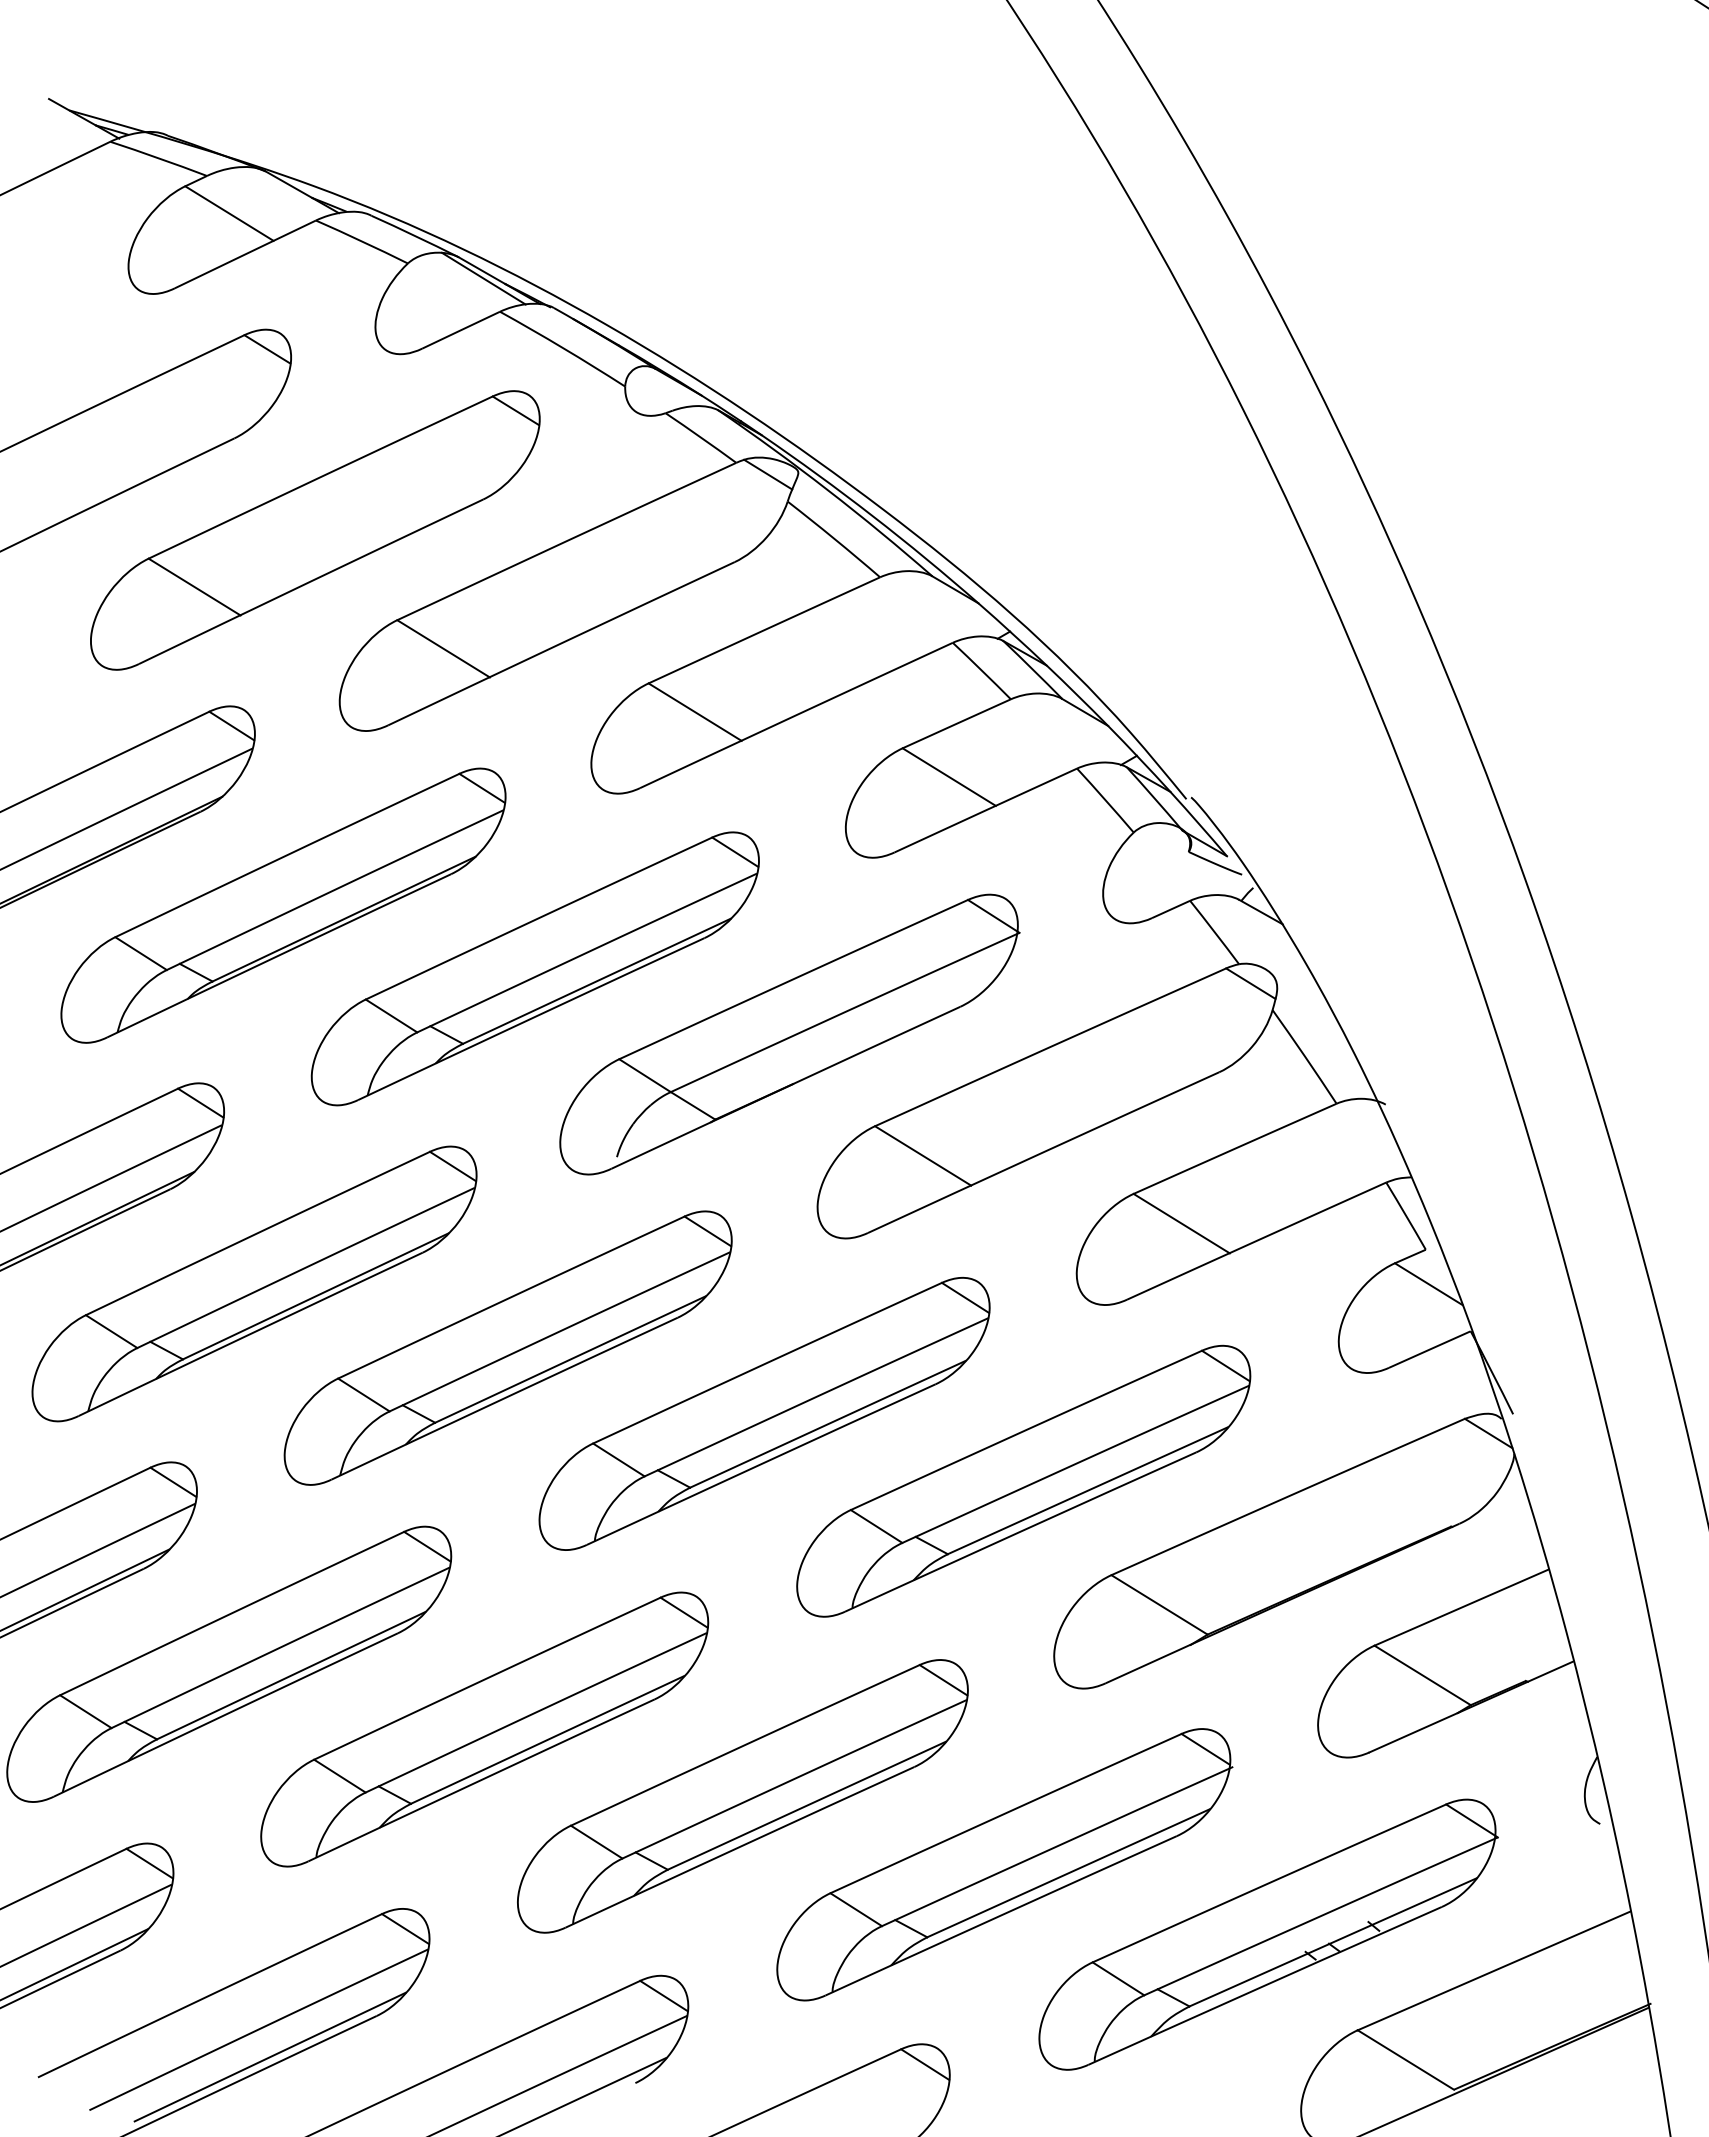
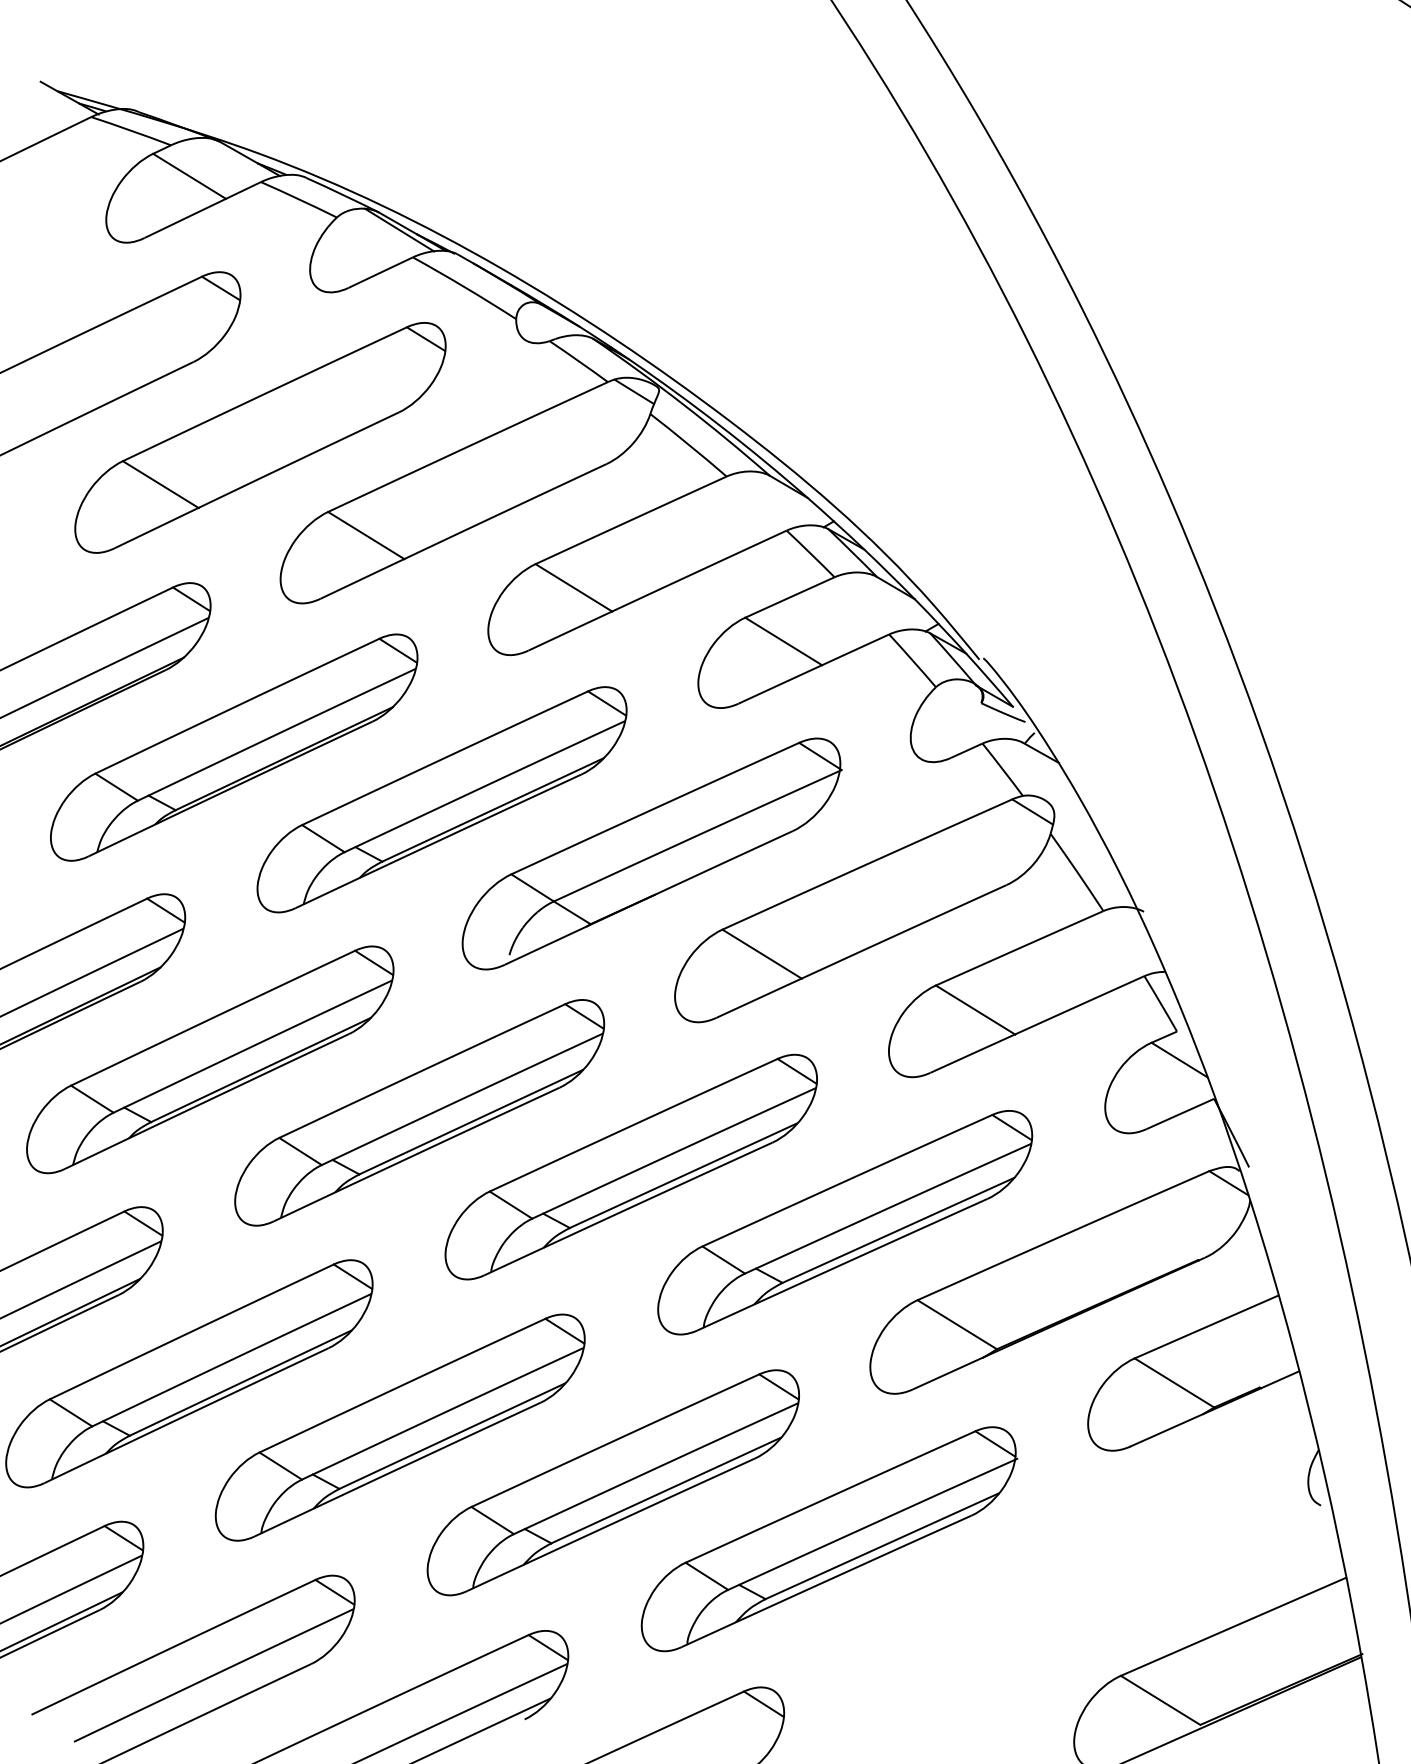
part: (1268, 1934) -> (1047, 1596), removed
line: (269, 2056) -> (222, 1697), removed

